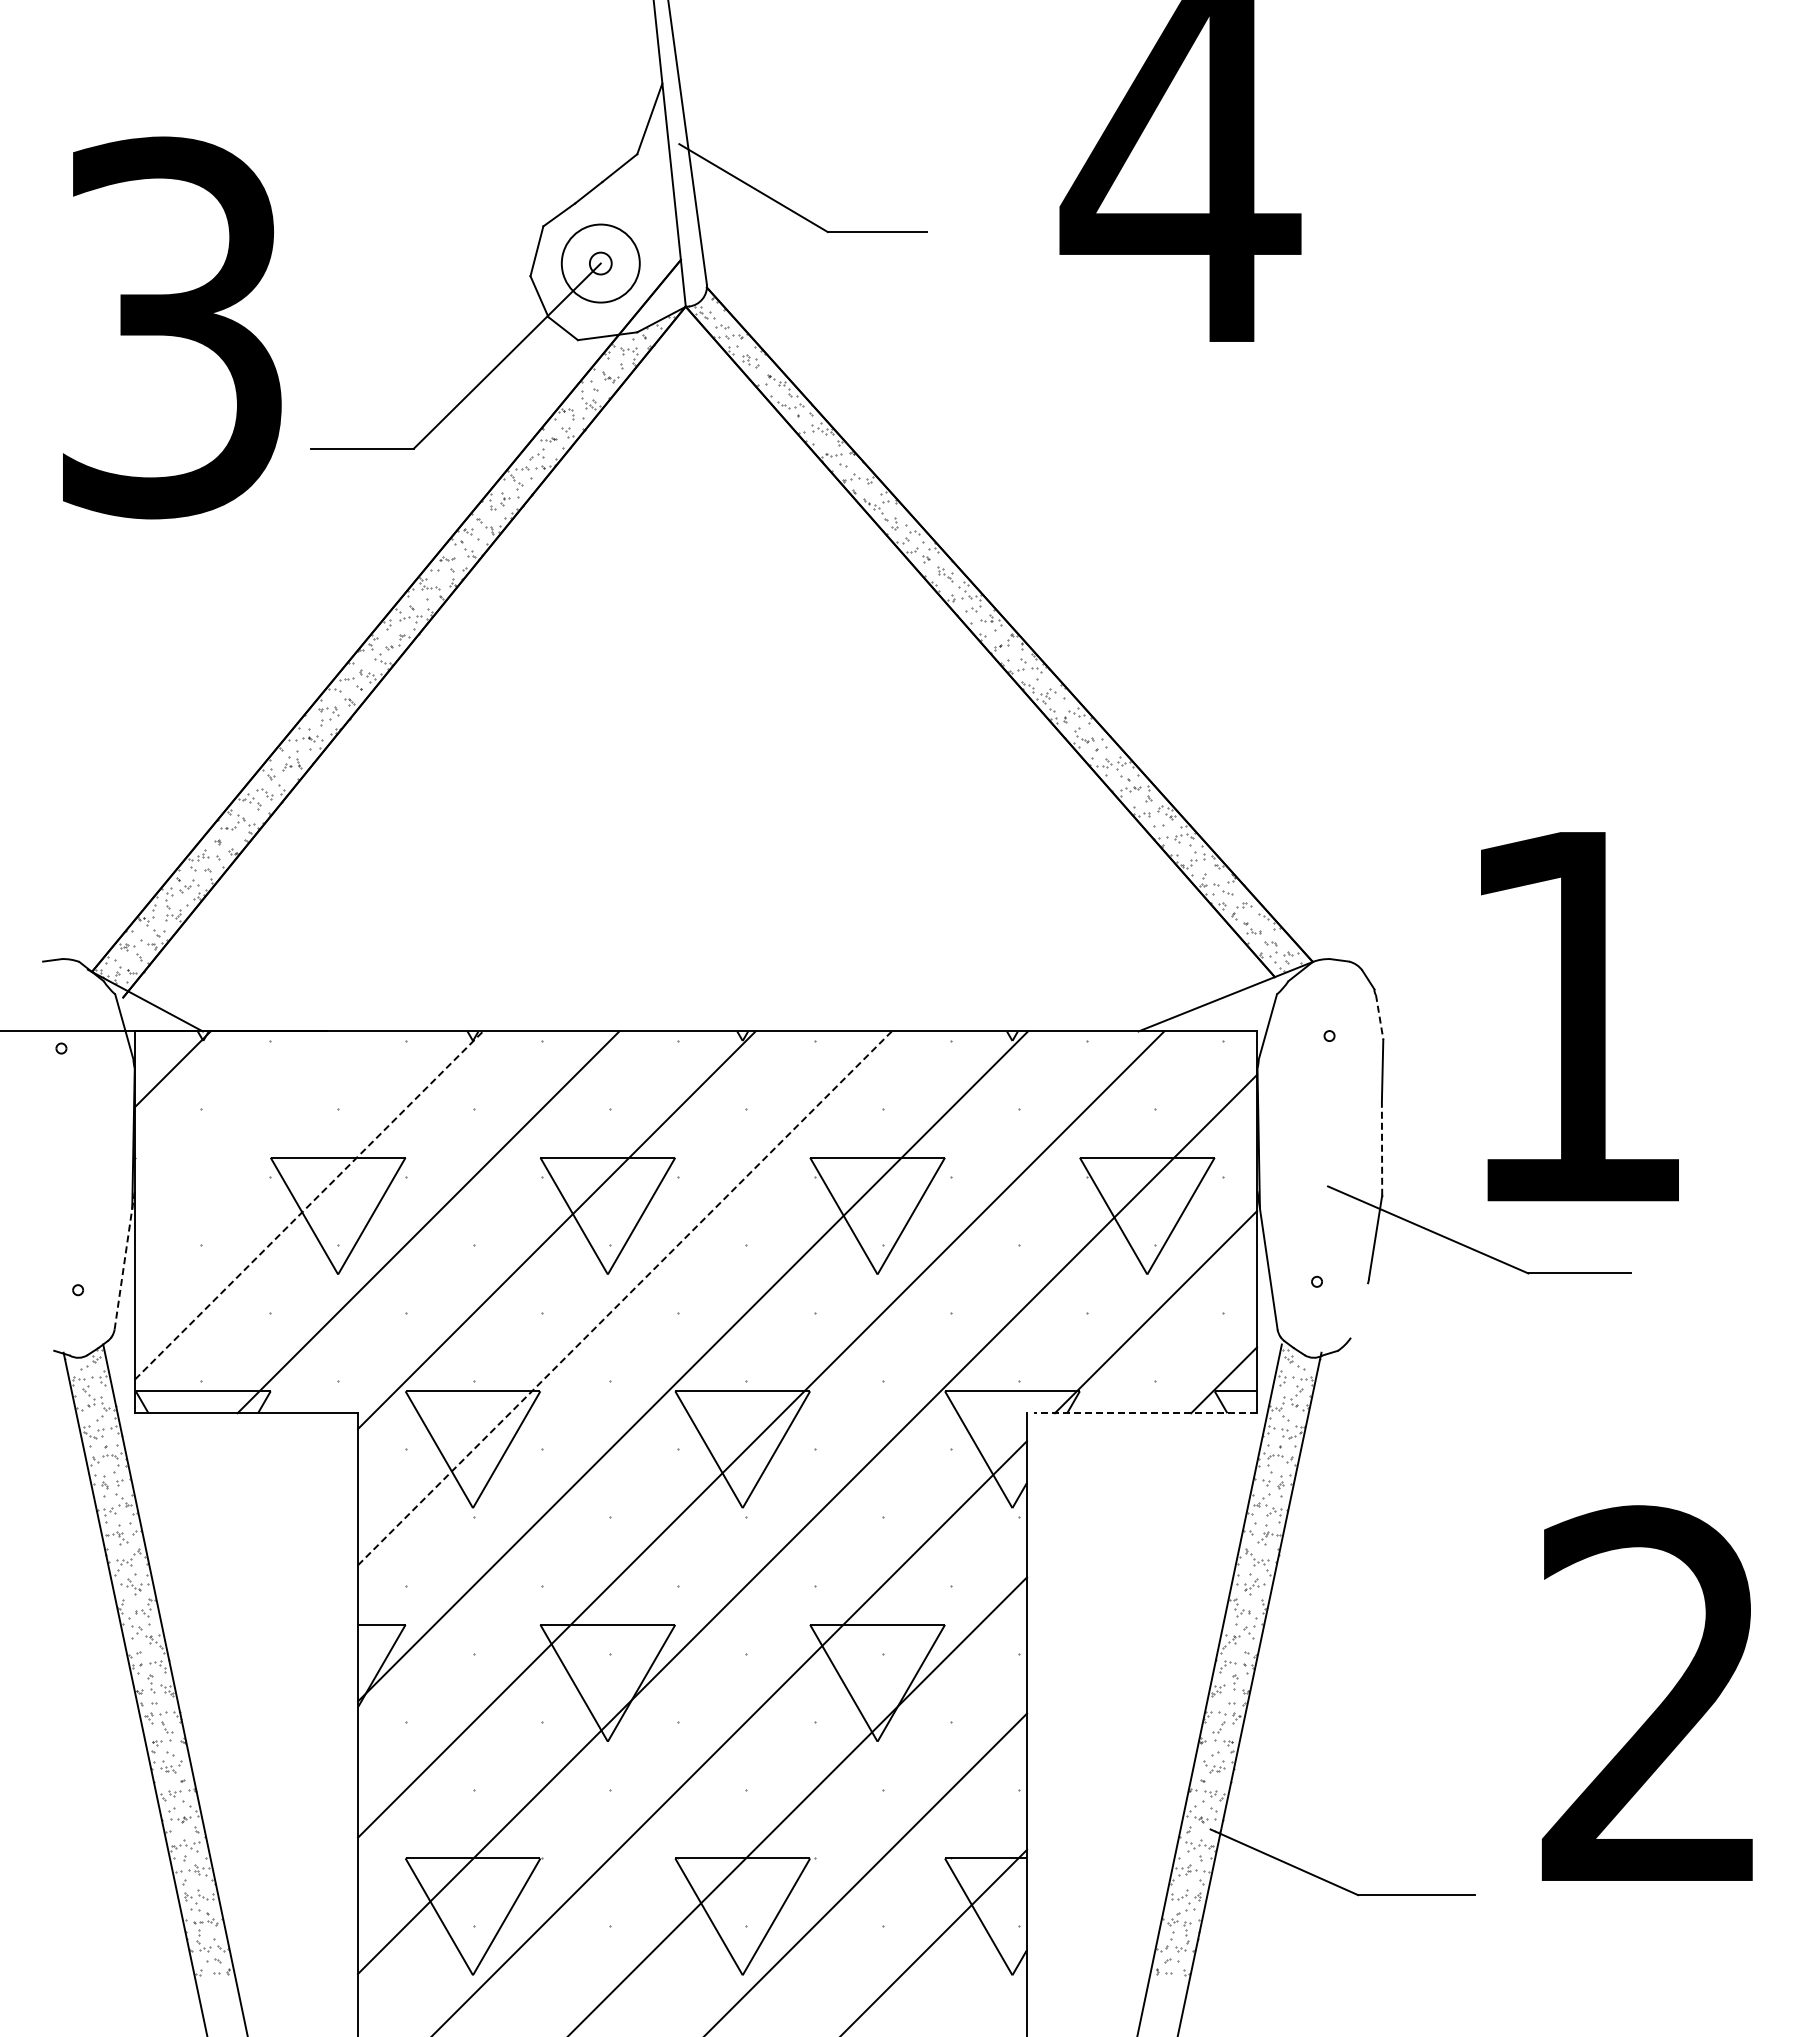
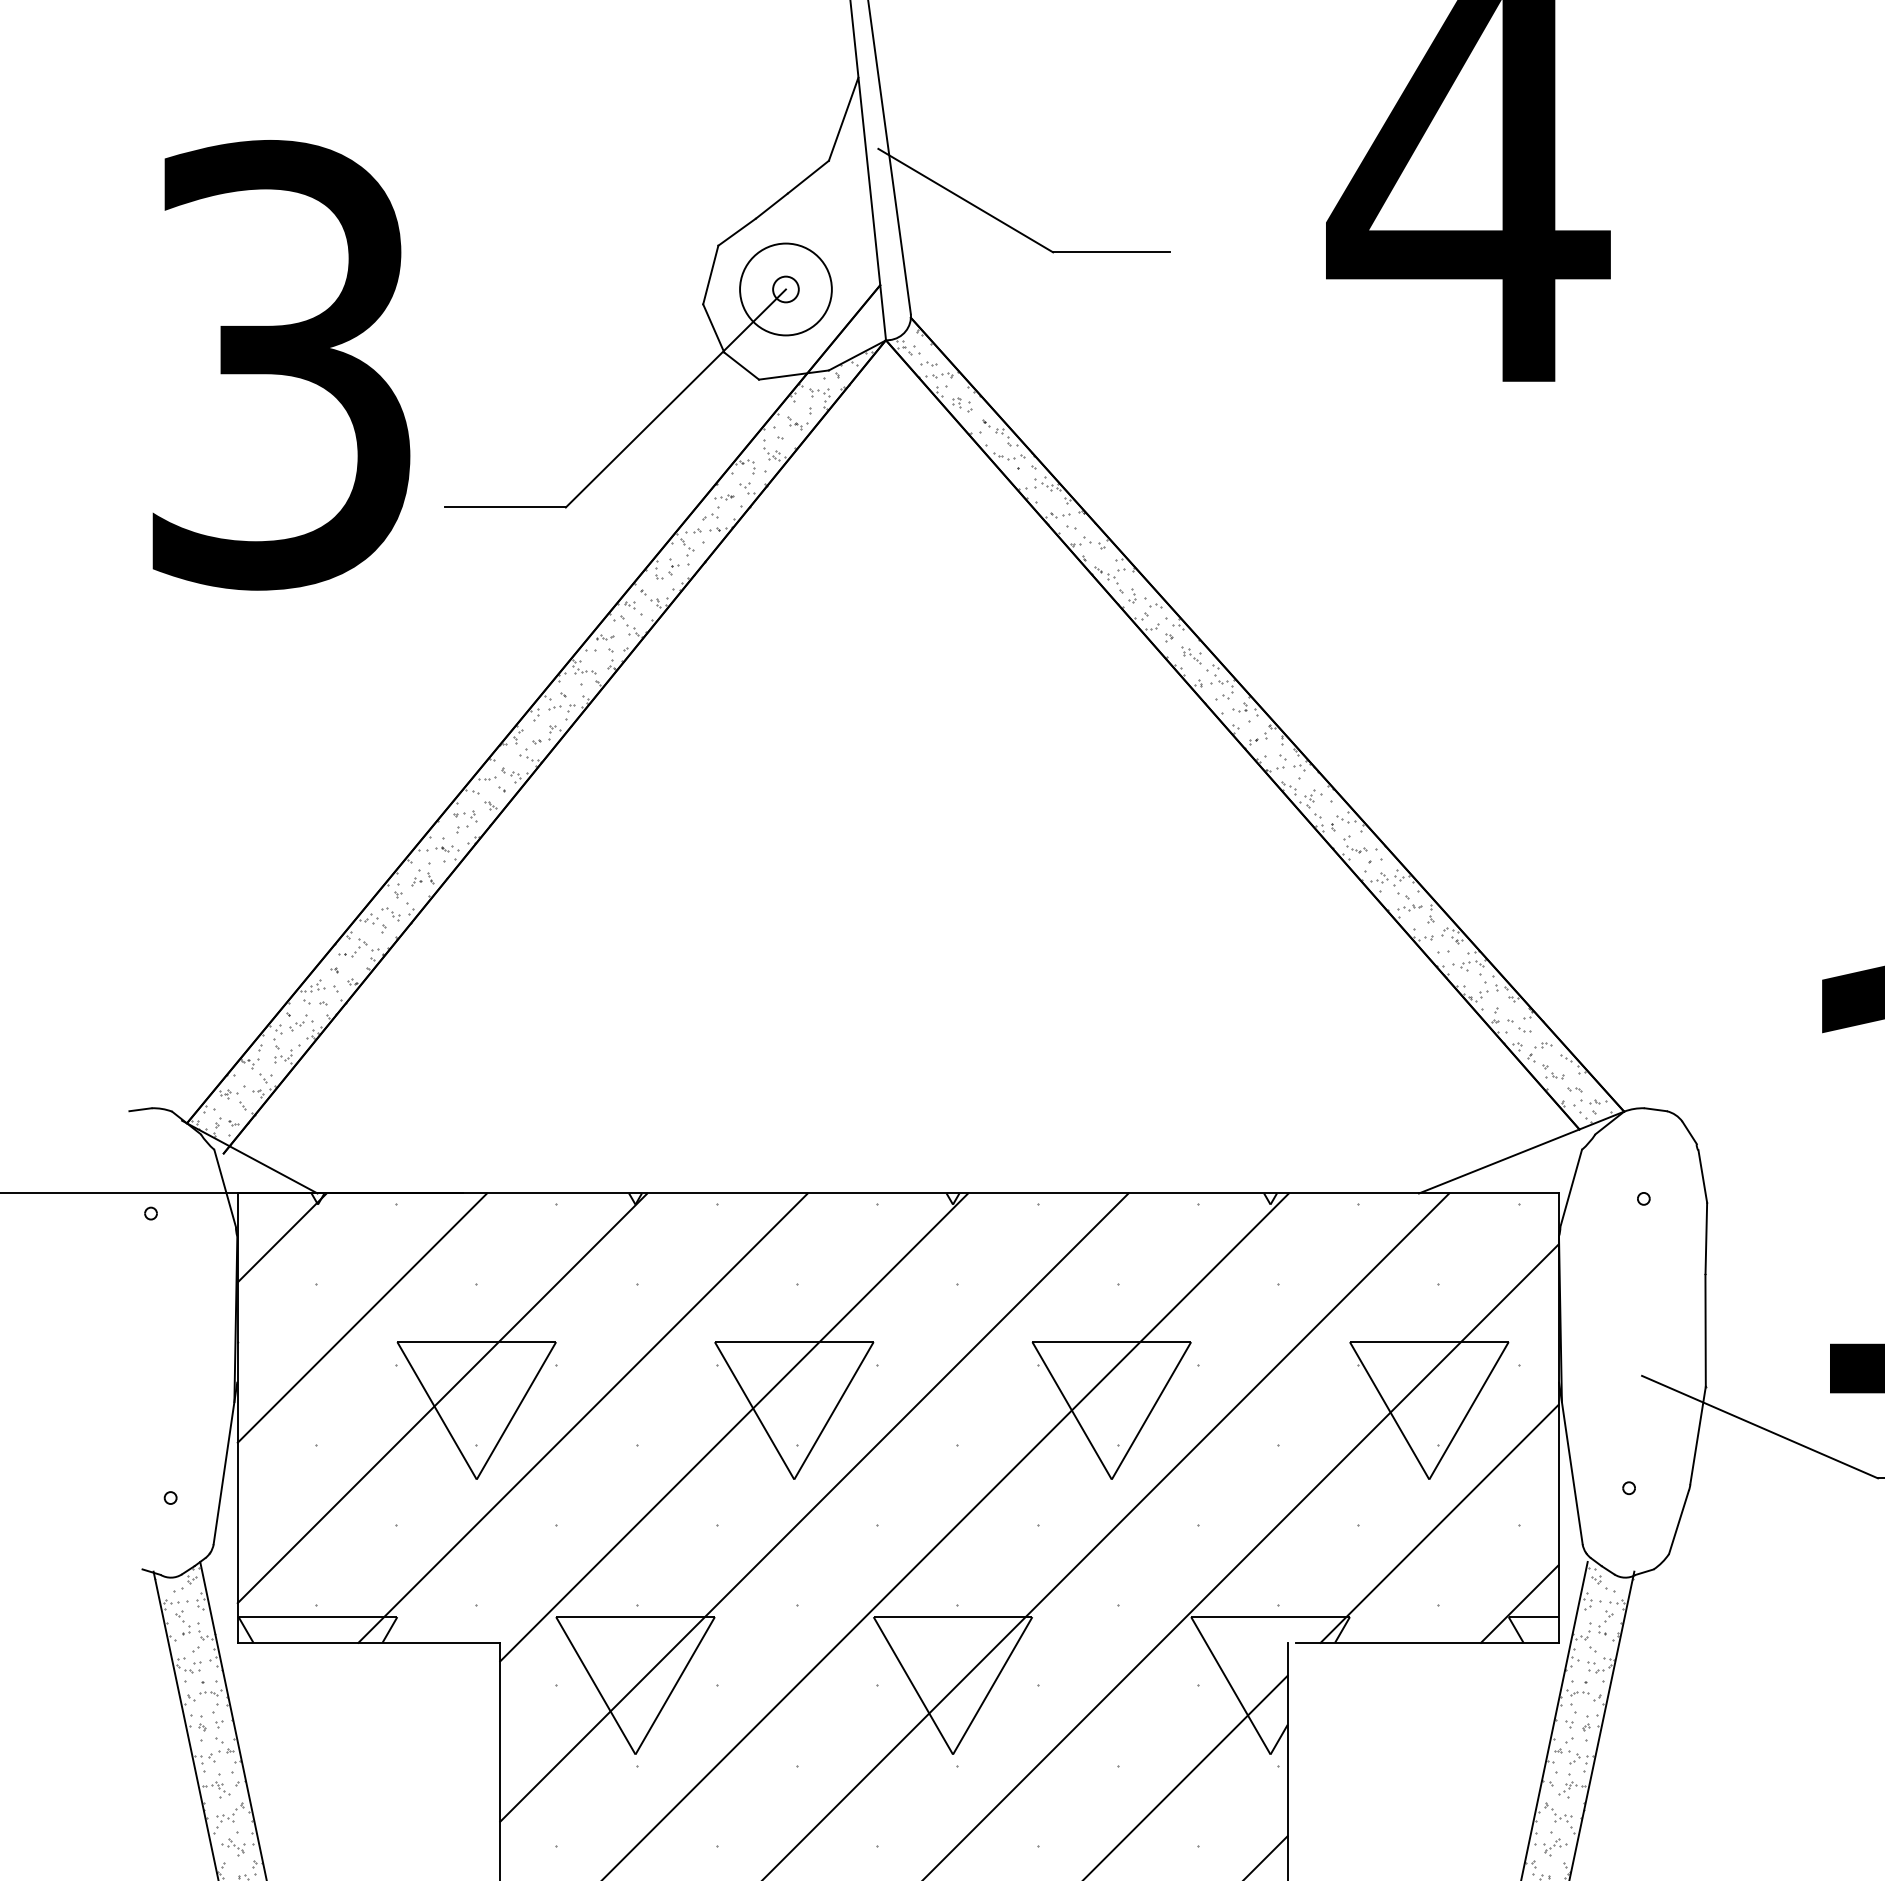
line: (1379, 1017) -> (1702, 1177), dashed -> solid
line: (240, 1137) -> (361, 1318), added
line: (1382, 1148) -> (1706, 1331), dashed -> solid
line: (309, 1205) -> (443, 1398), dashed -> solid
line: (124, 1260) -> (225, 1463), dashed -> solid
line: (625, 1297) -> (815, 1506), dashed -> solid
line: (1358, 1310) -> (1677, 1521), added
line: (1145, 1413) -> (1427, 1643), dashed -> solid

